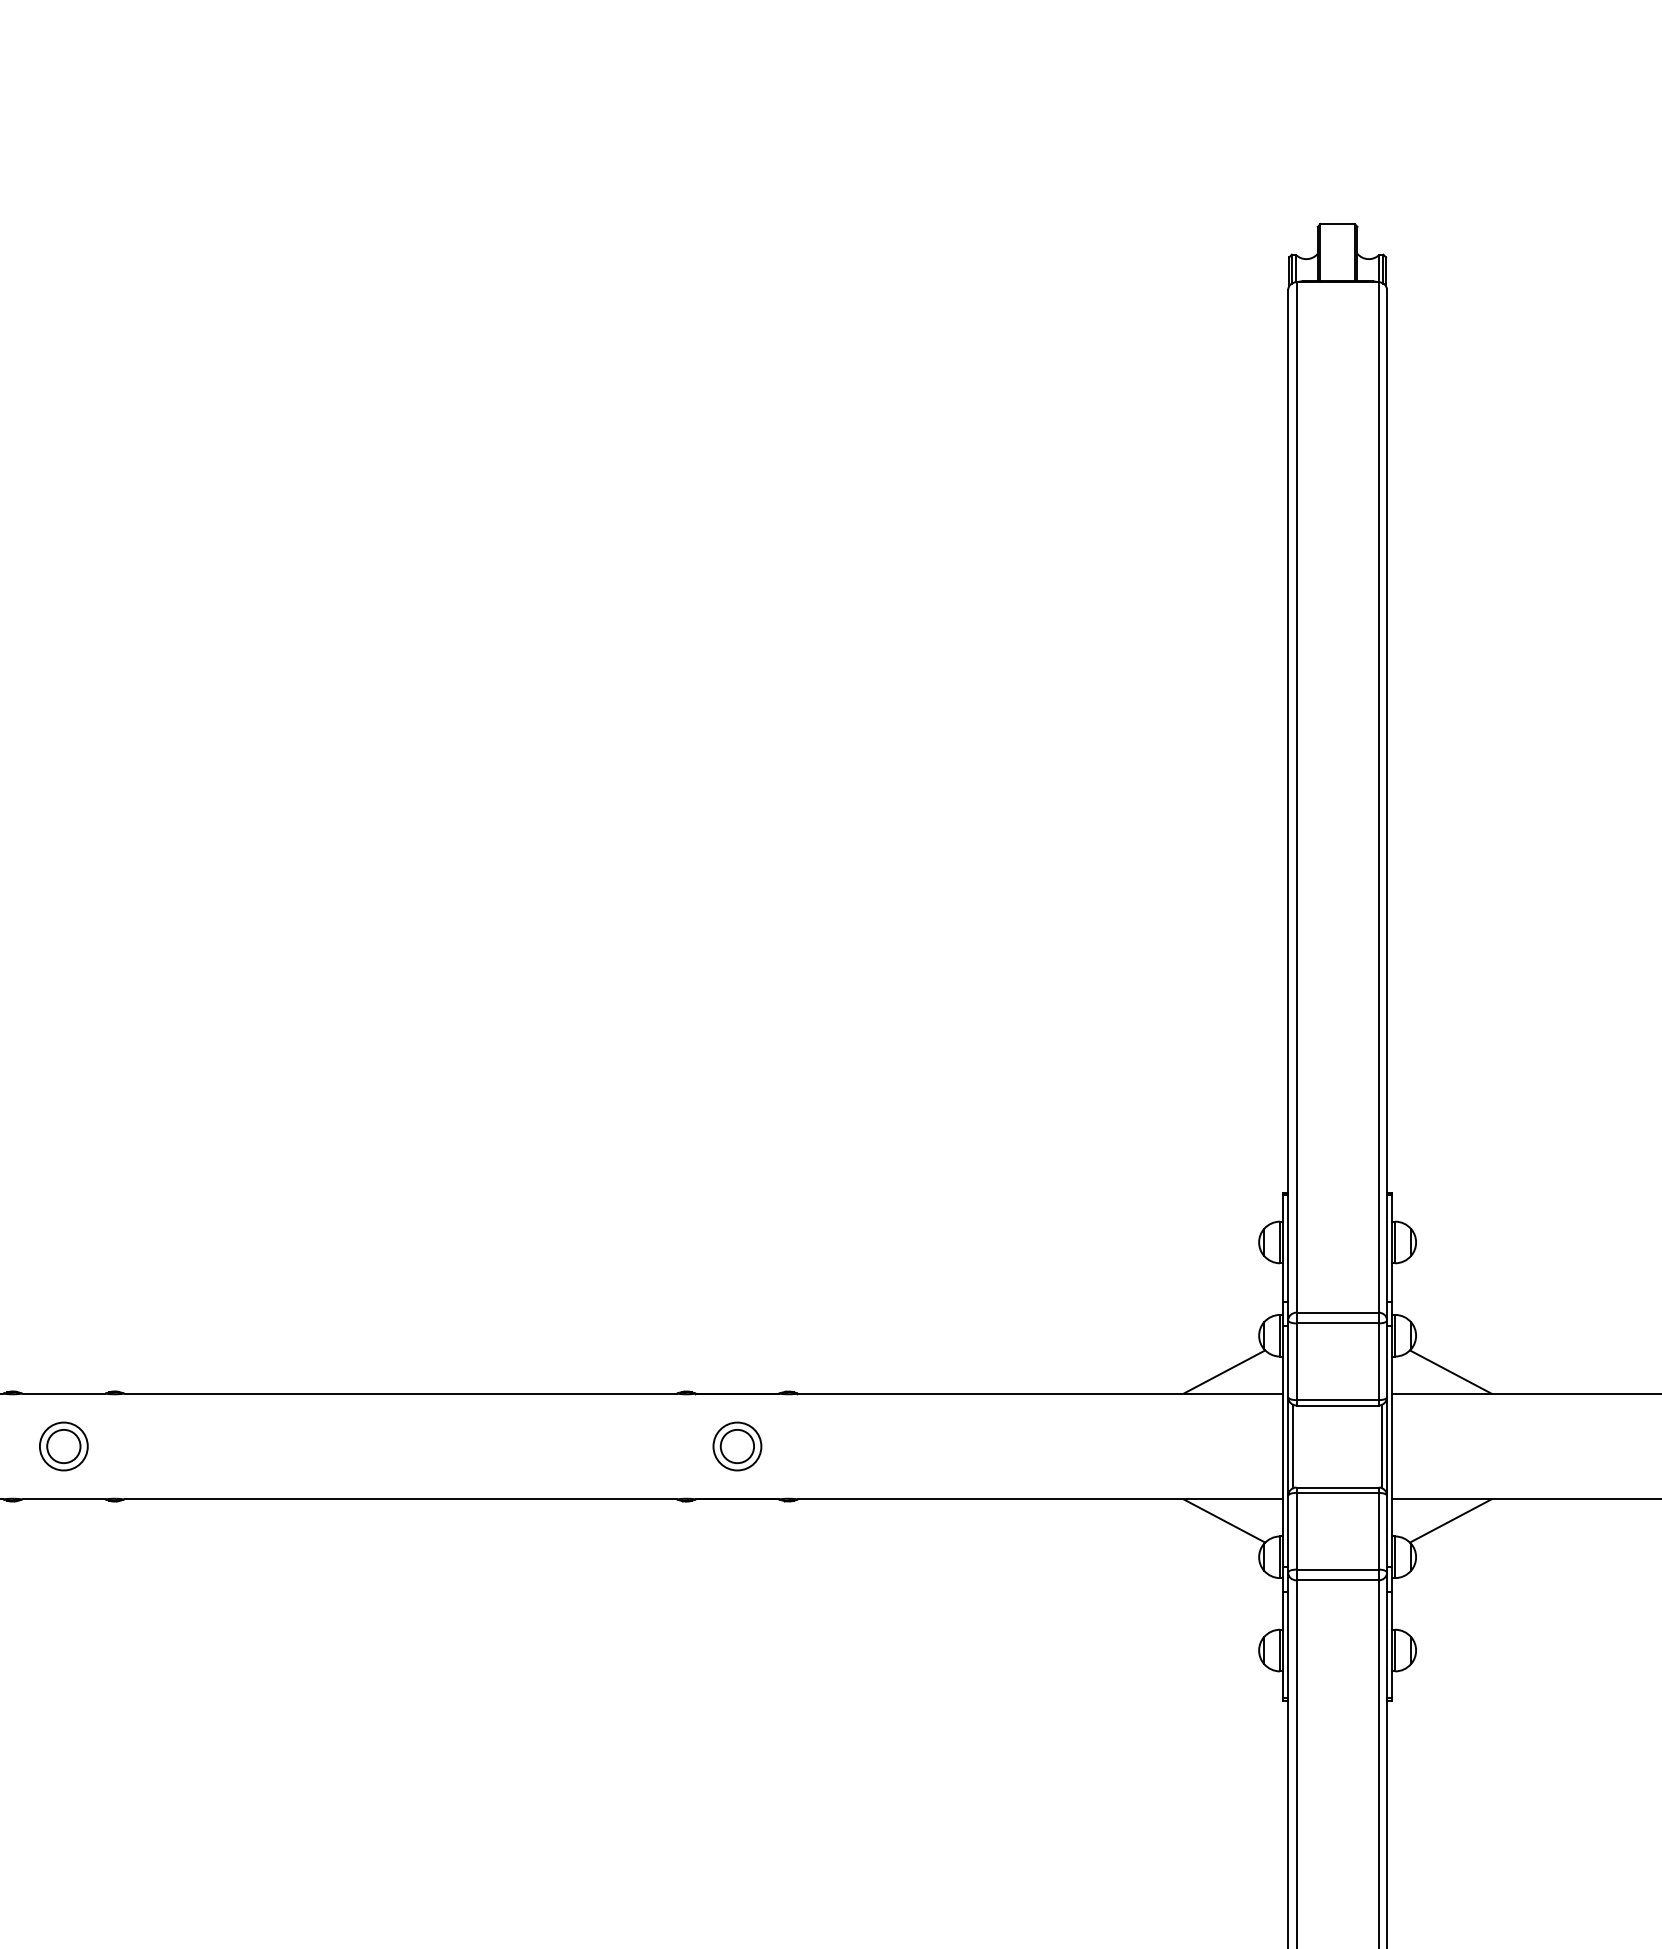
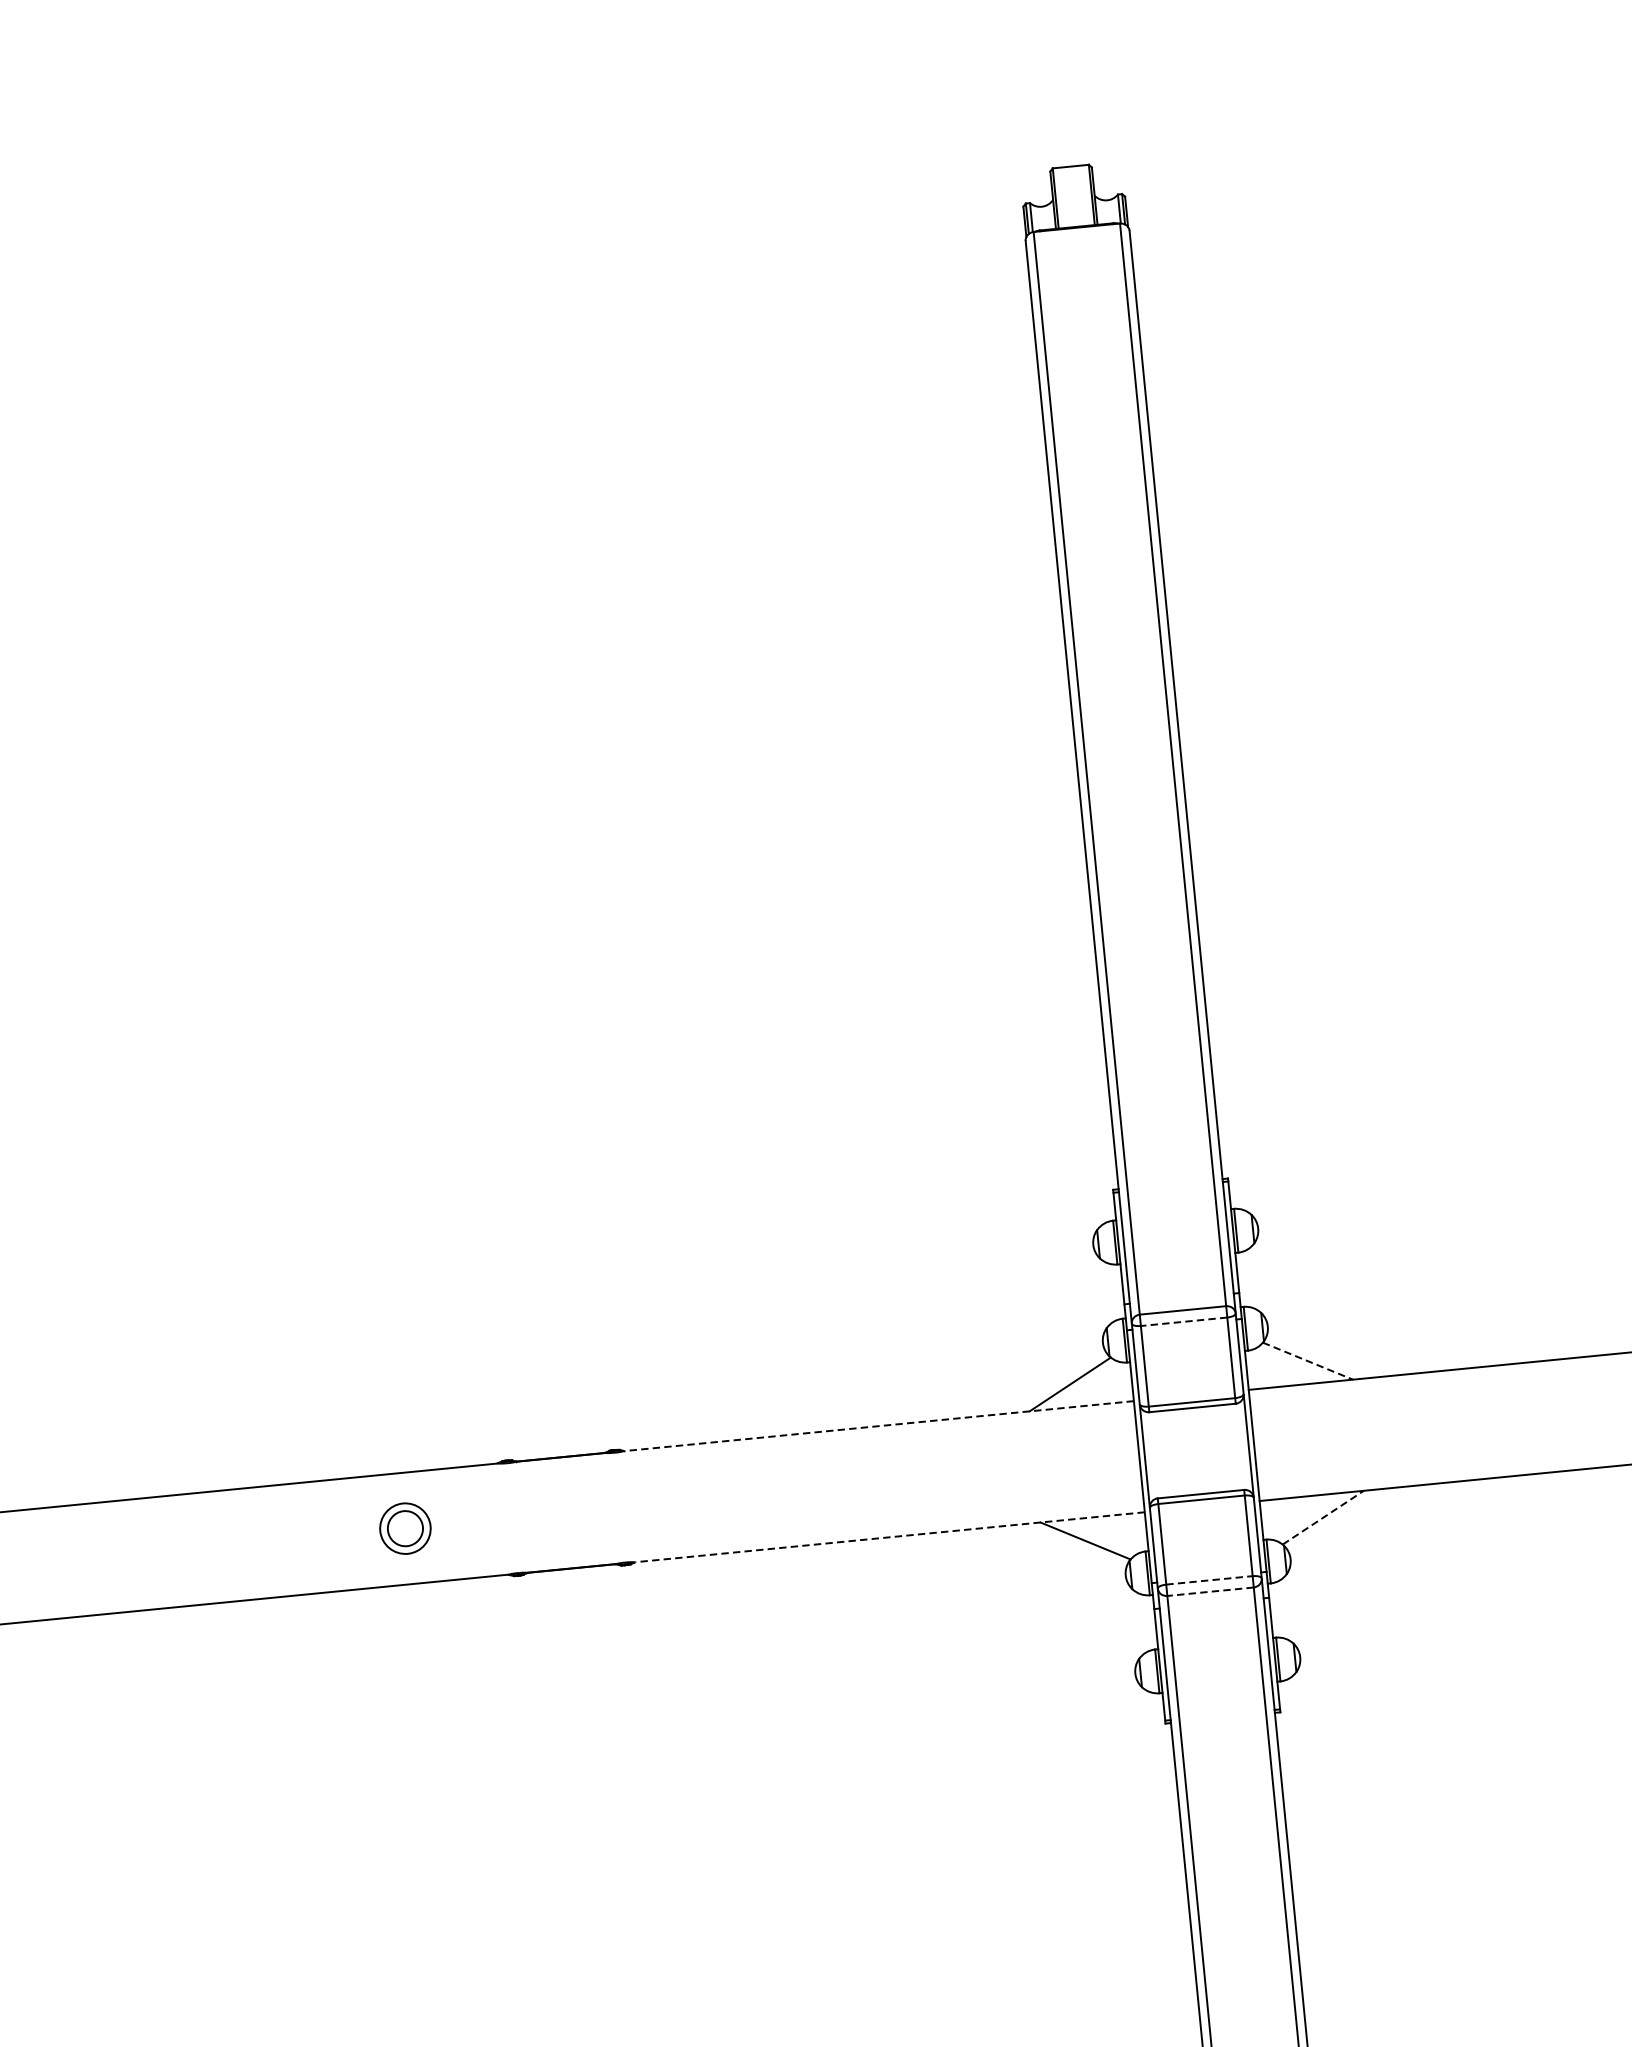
line: (1337, 1323) -> (1183, 1321), solid -> dashed
line: (1451, 1372) -> (1308, 1361), solid -> dashed
line: (1040, 1393) -> (879, 1425), solid -> dashed
part: (737, 1446) -> (405, 1528), moved
line: (1293, 1446) -> (1150, 1455), removed
line: (1381, 1446) -> (1242, 1446), removed
line: (1040, 1499) -> (890, 1537), solid -> dashed
line: (1451, 1520) -> (1324, 1517), solid -> dashed
line: (1338, 1569) -> (1210, 1580), solid -> dashed
line: (1337, 1580) -> (1210, 1591), solid -> dashed

